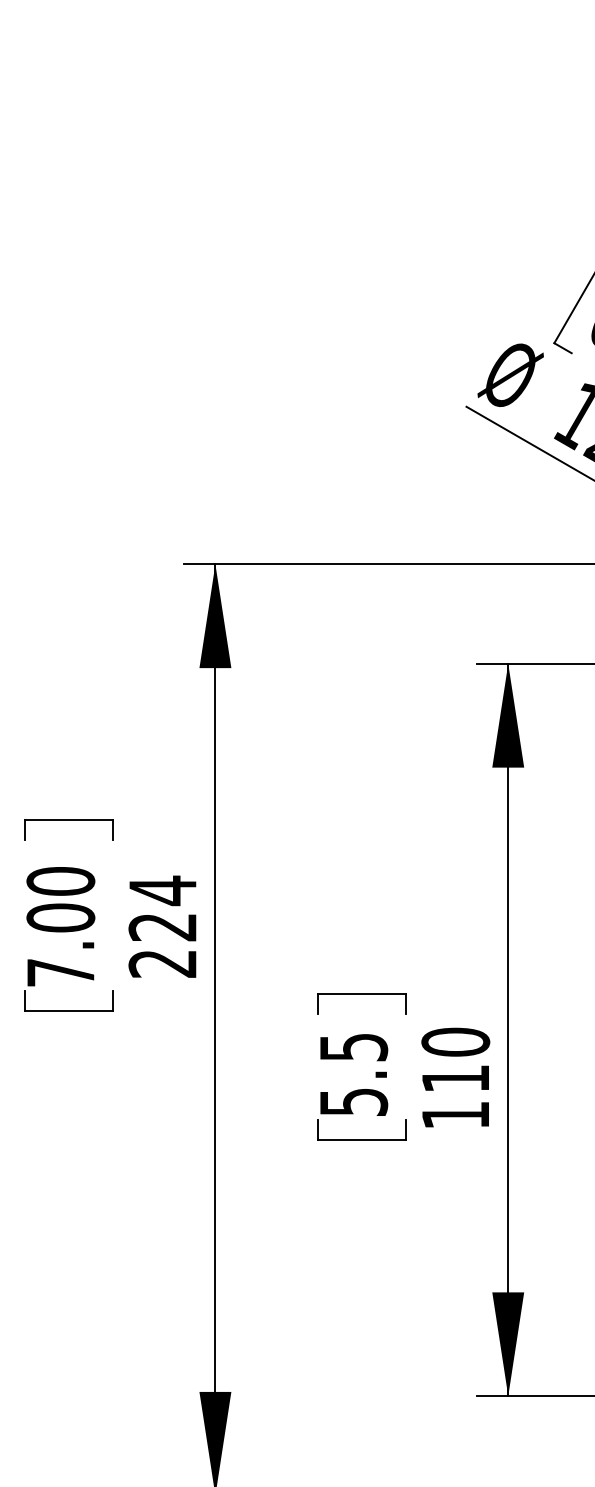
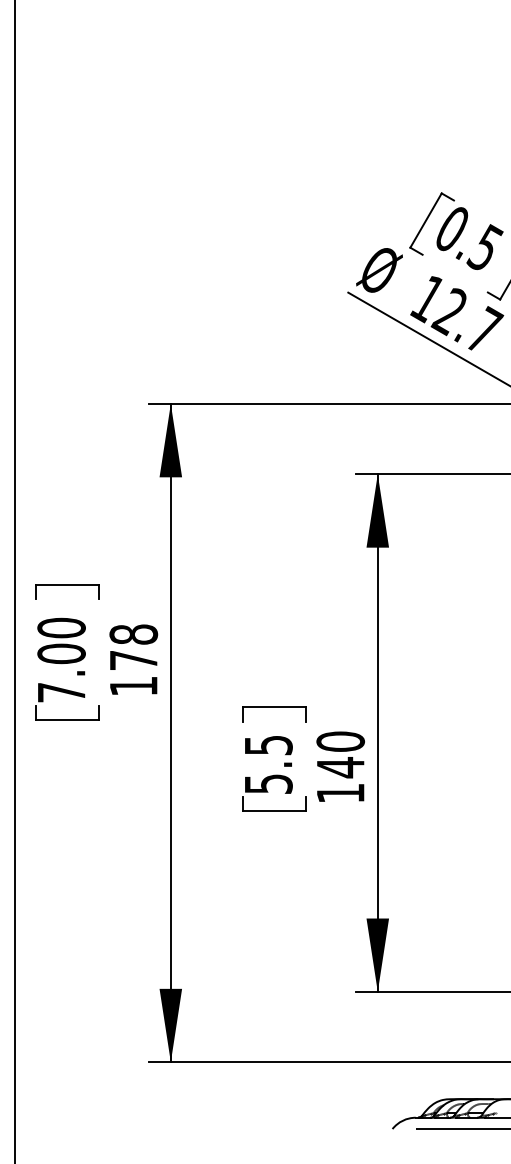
text: (162, 927) -> (133, 660), 224 -> 178
text: (455, 1078) -> (340, 767), 110 -> 140

